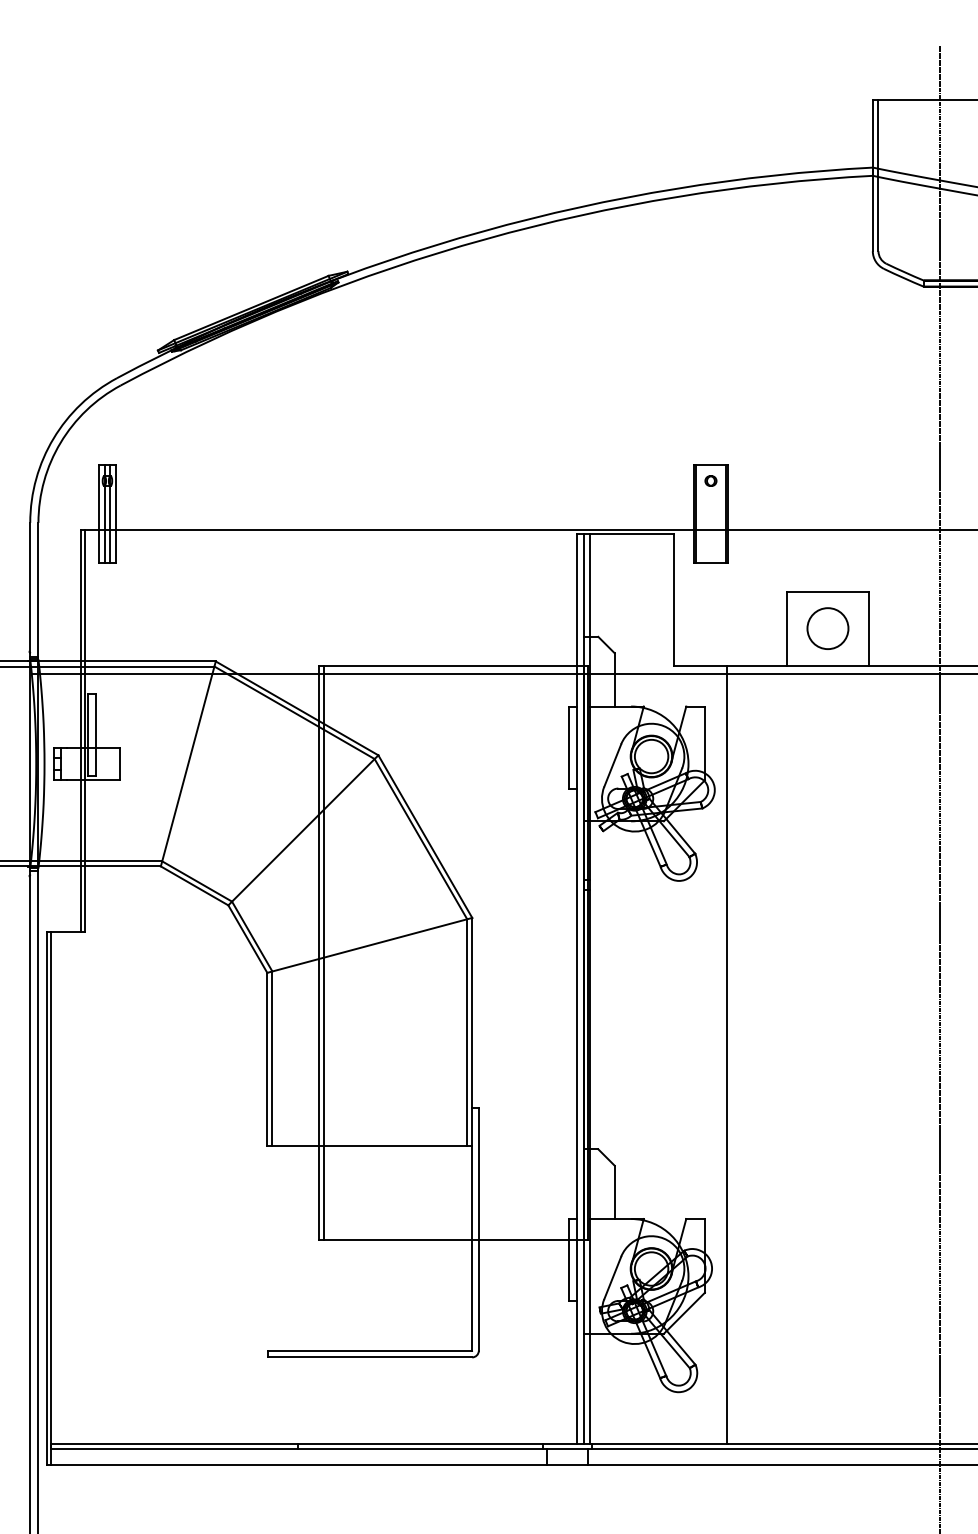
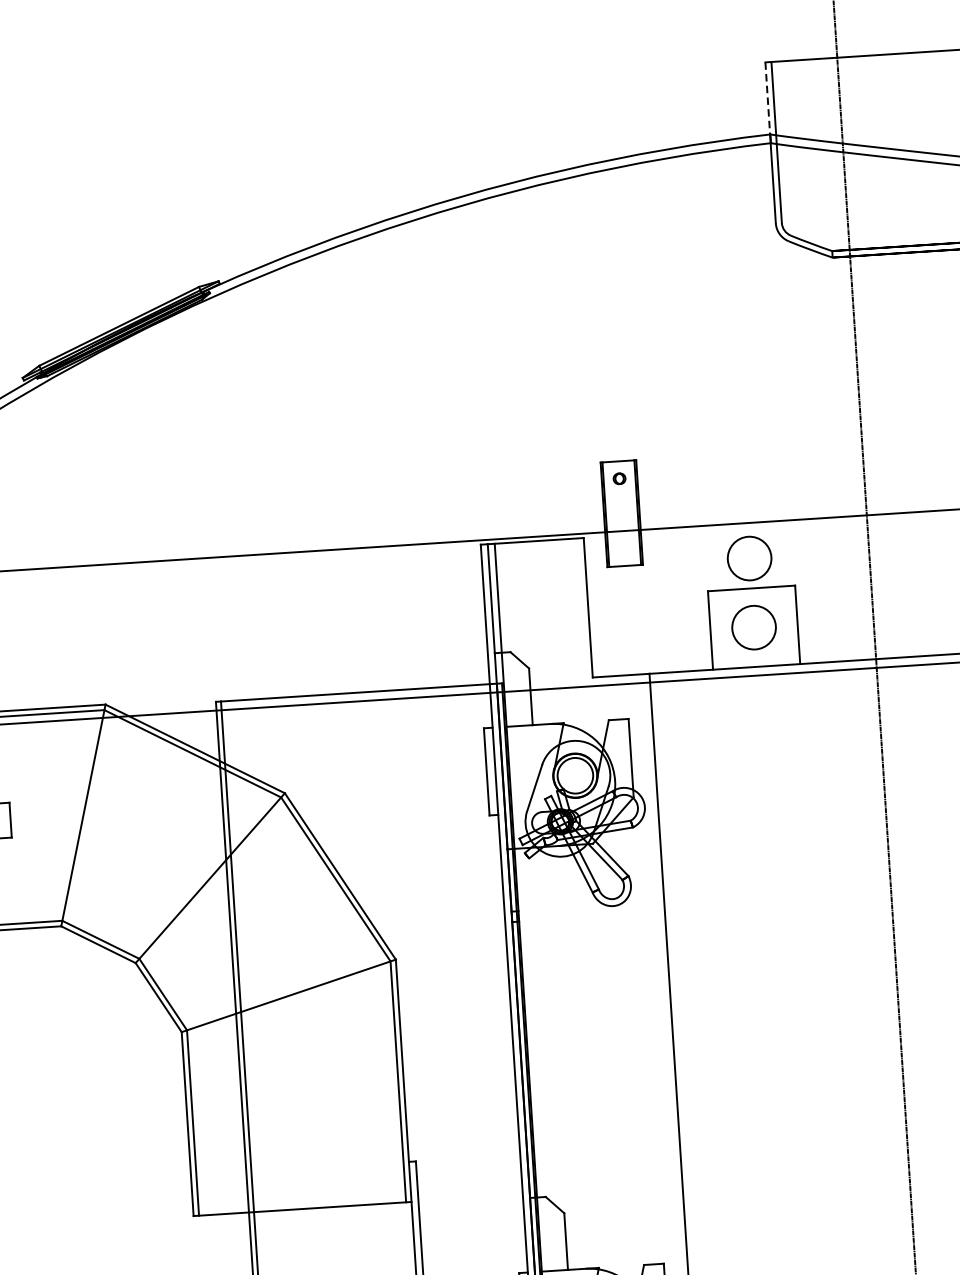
line: (872, 133) -> (767, 98), solid -> dashed
circle: (827, 563) -> (749, 558), added

